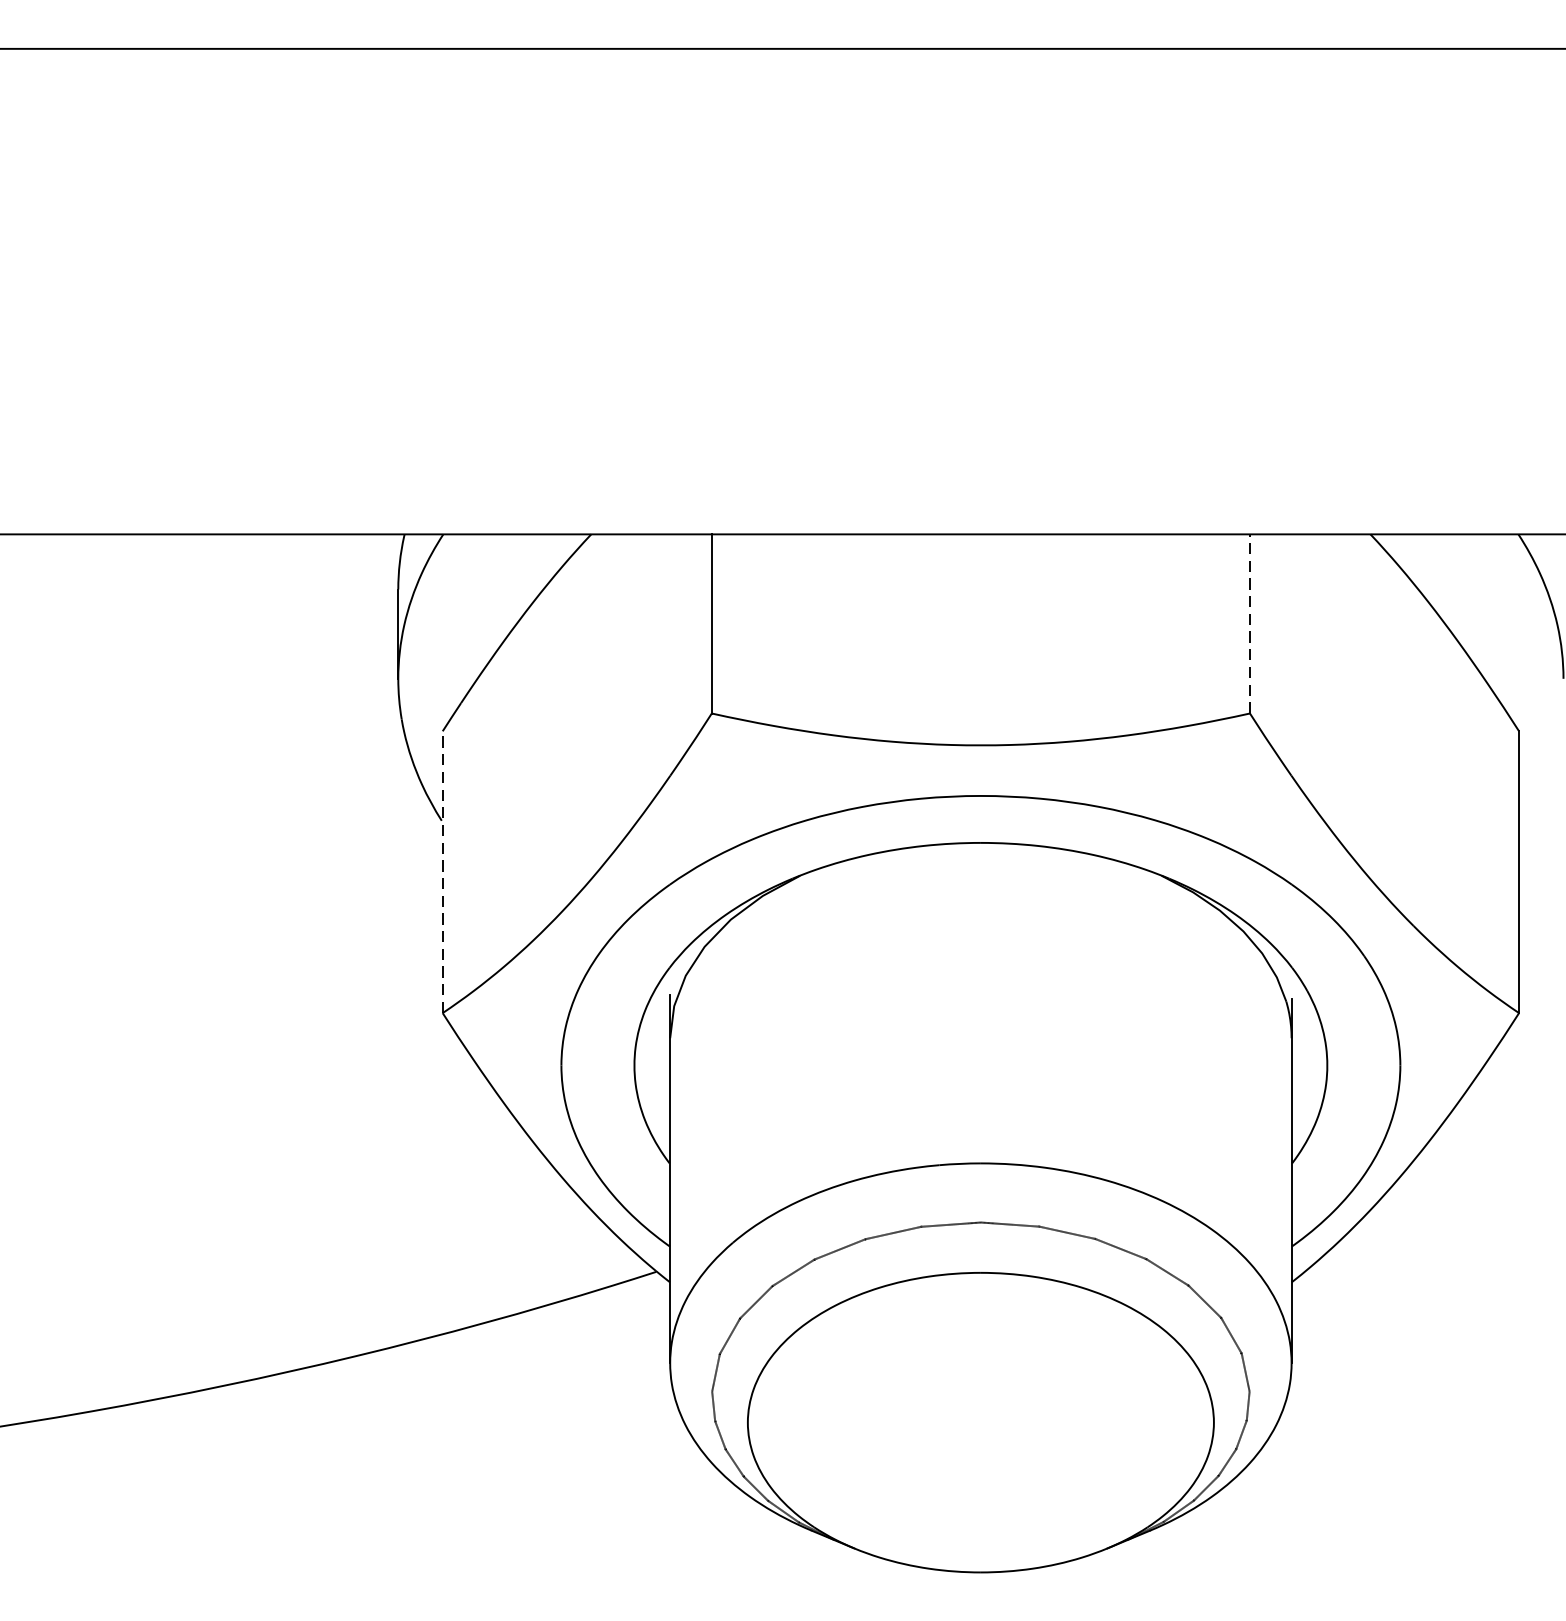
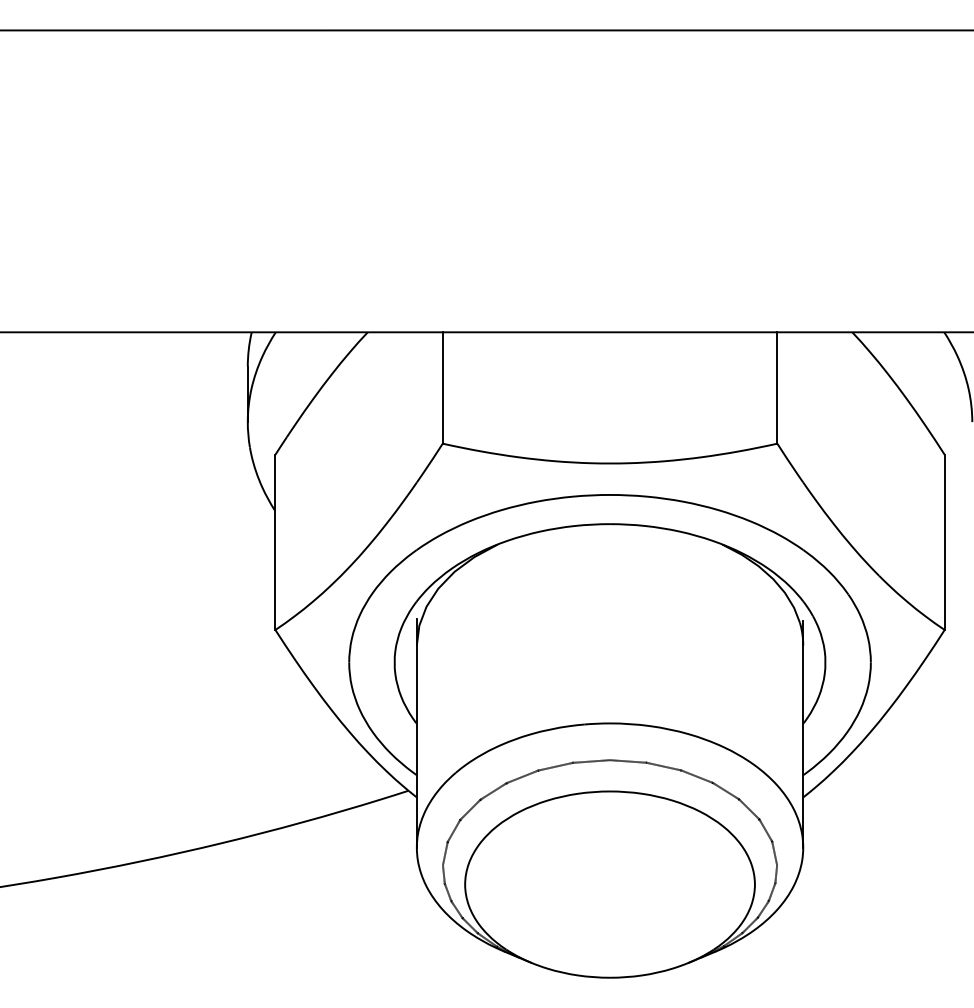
line: (1250, 624) -> (777, 388), dashed -> solid
line: (442, 872) -> (275, 542), dashed -> solid

